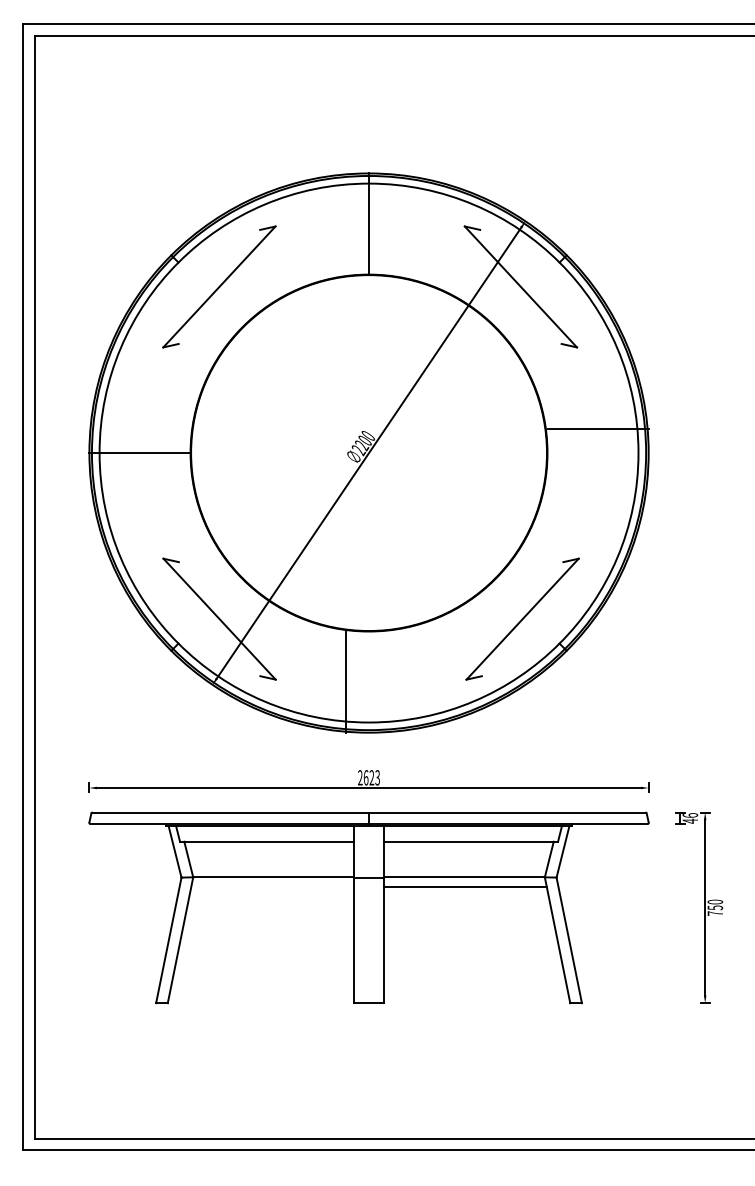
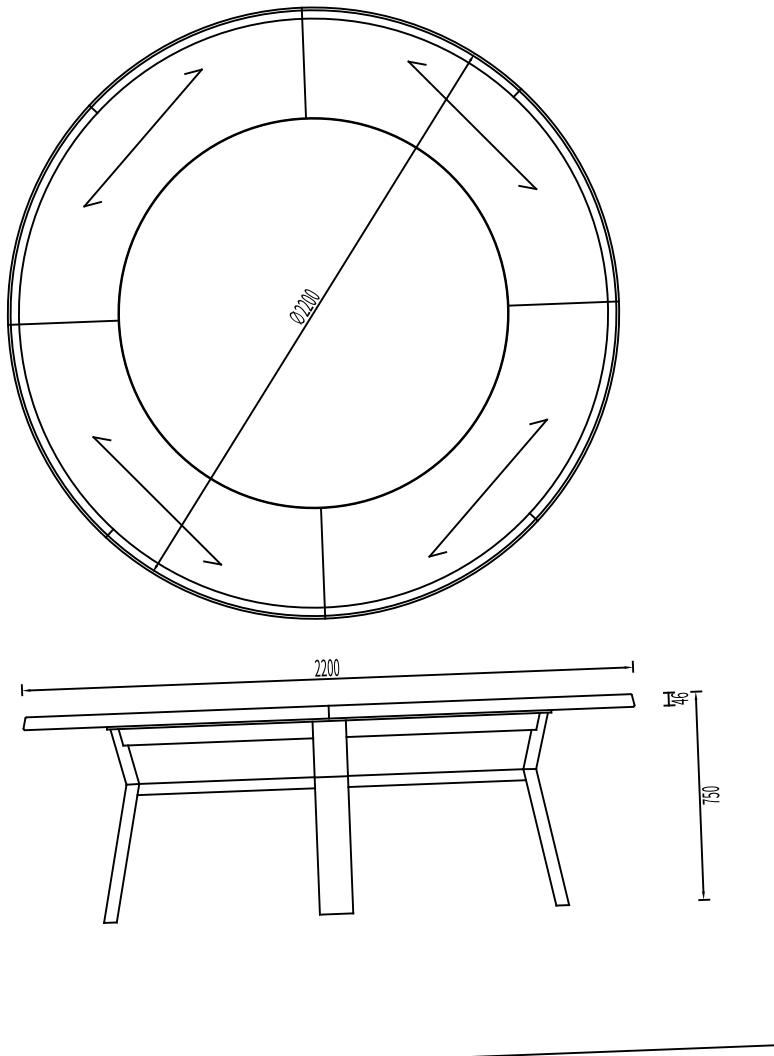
line: (597, 429) -> (563, 304), moved
line: (346, 681) -> (323, 562), moved
text: (371, 777) -> (329, 667), 2623 -> 2200
line: (272, 887) -> (226, 791), added

